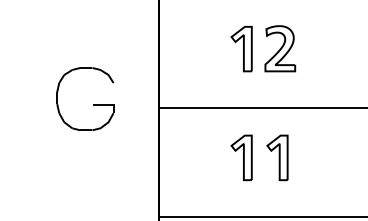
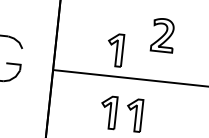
part: (280, 48) -> (163, 35), moved
part: (241, 49) -> (115, 50), moved

